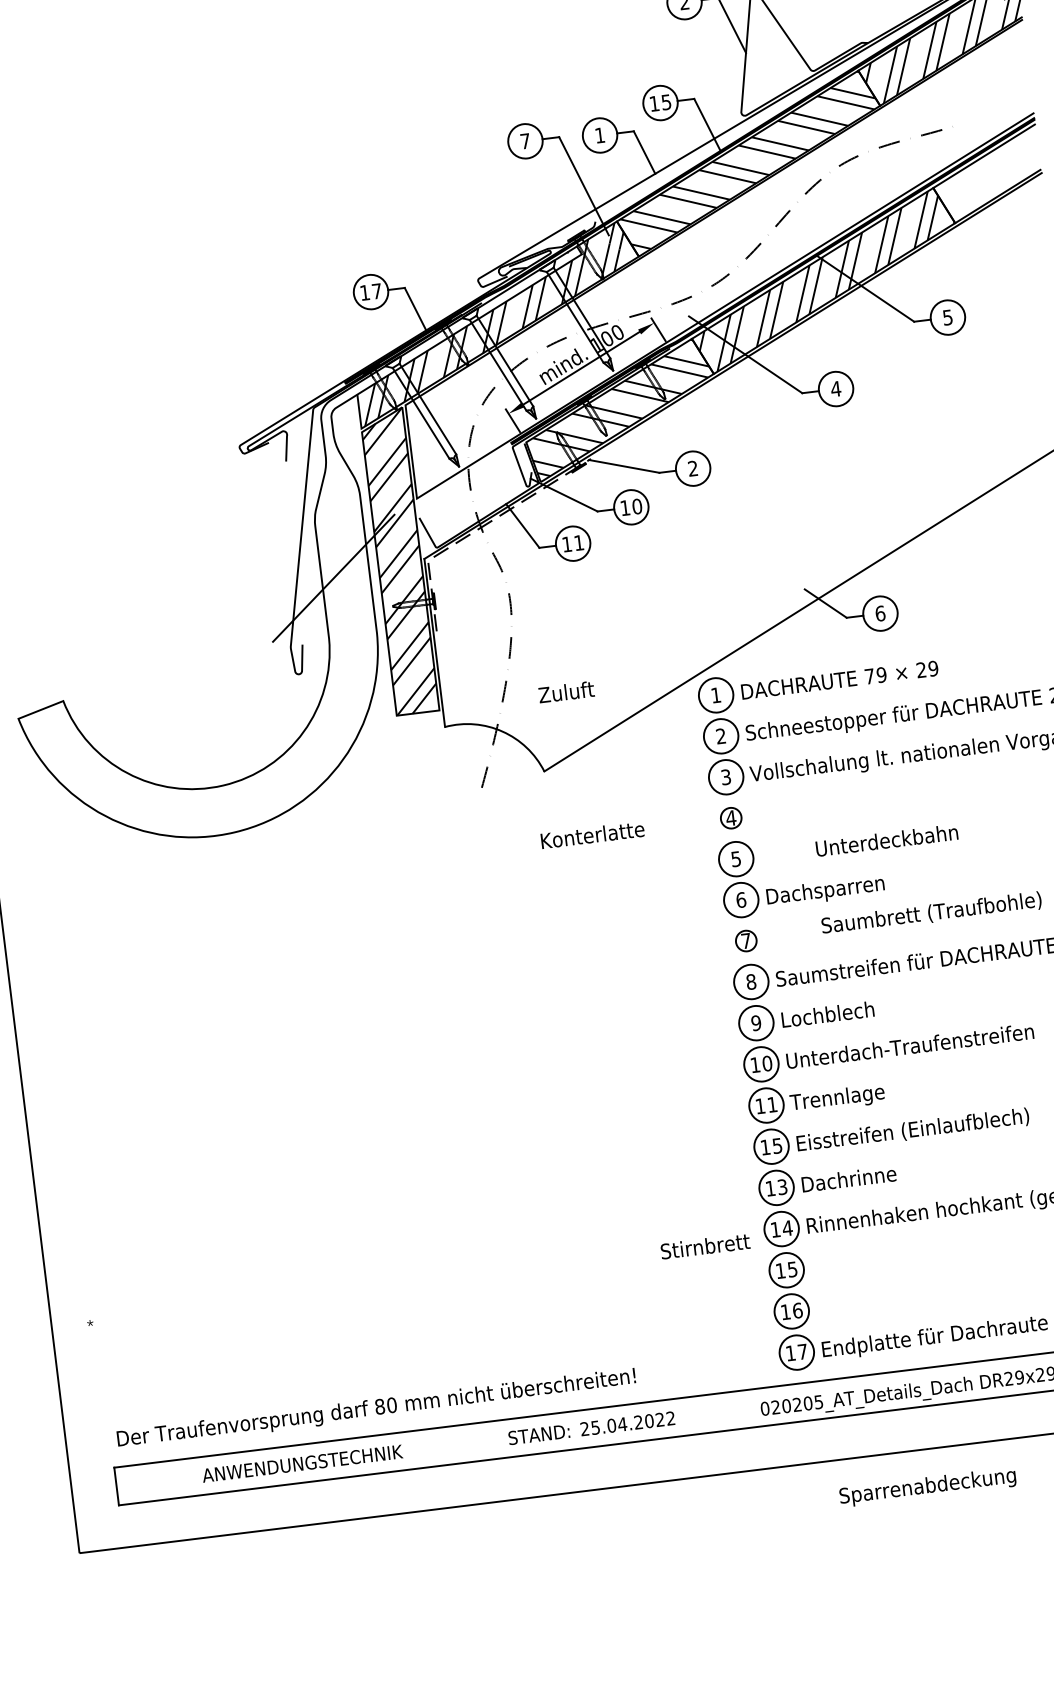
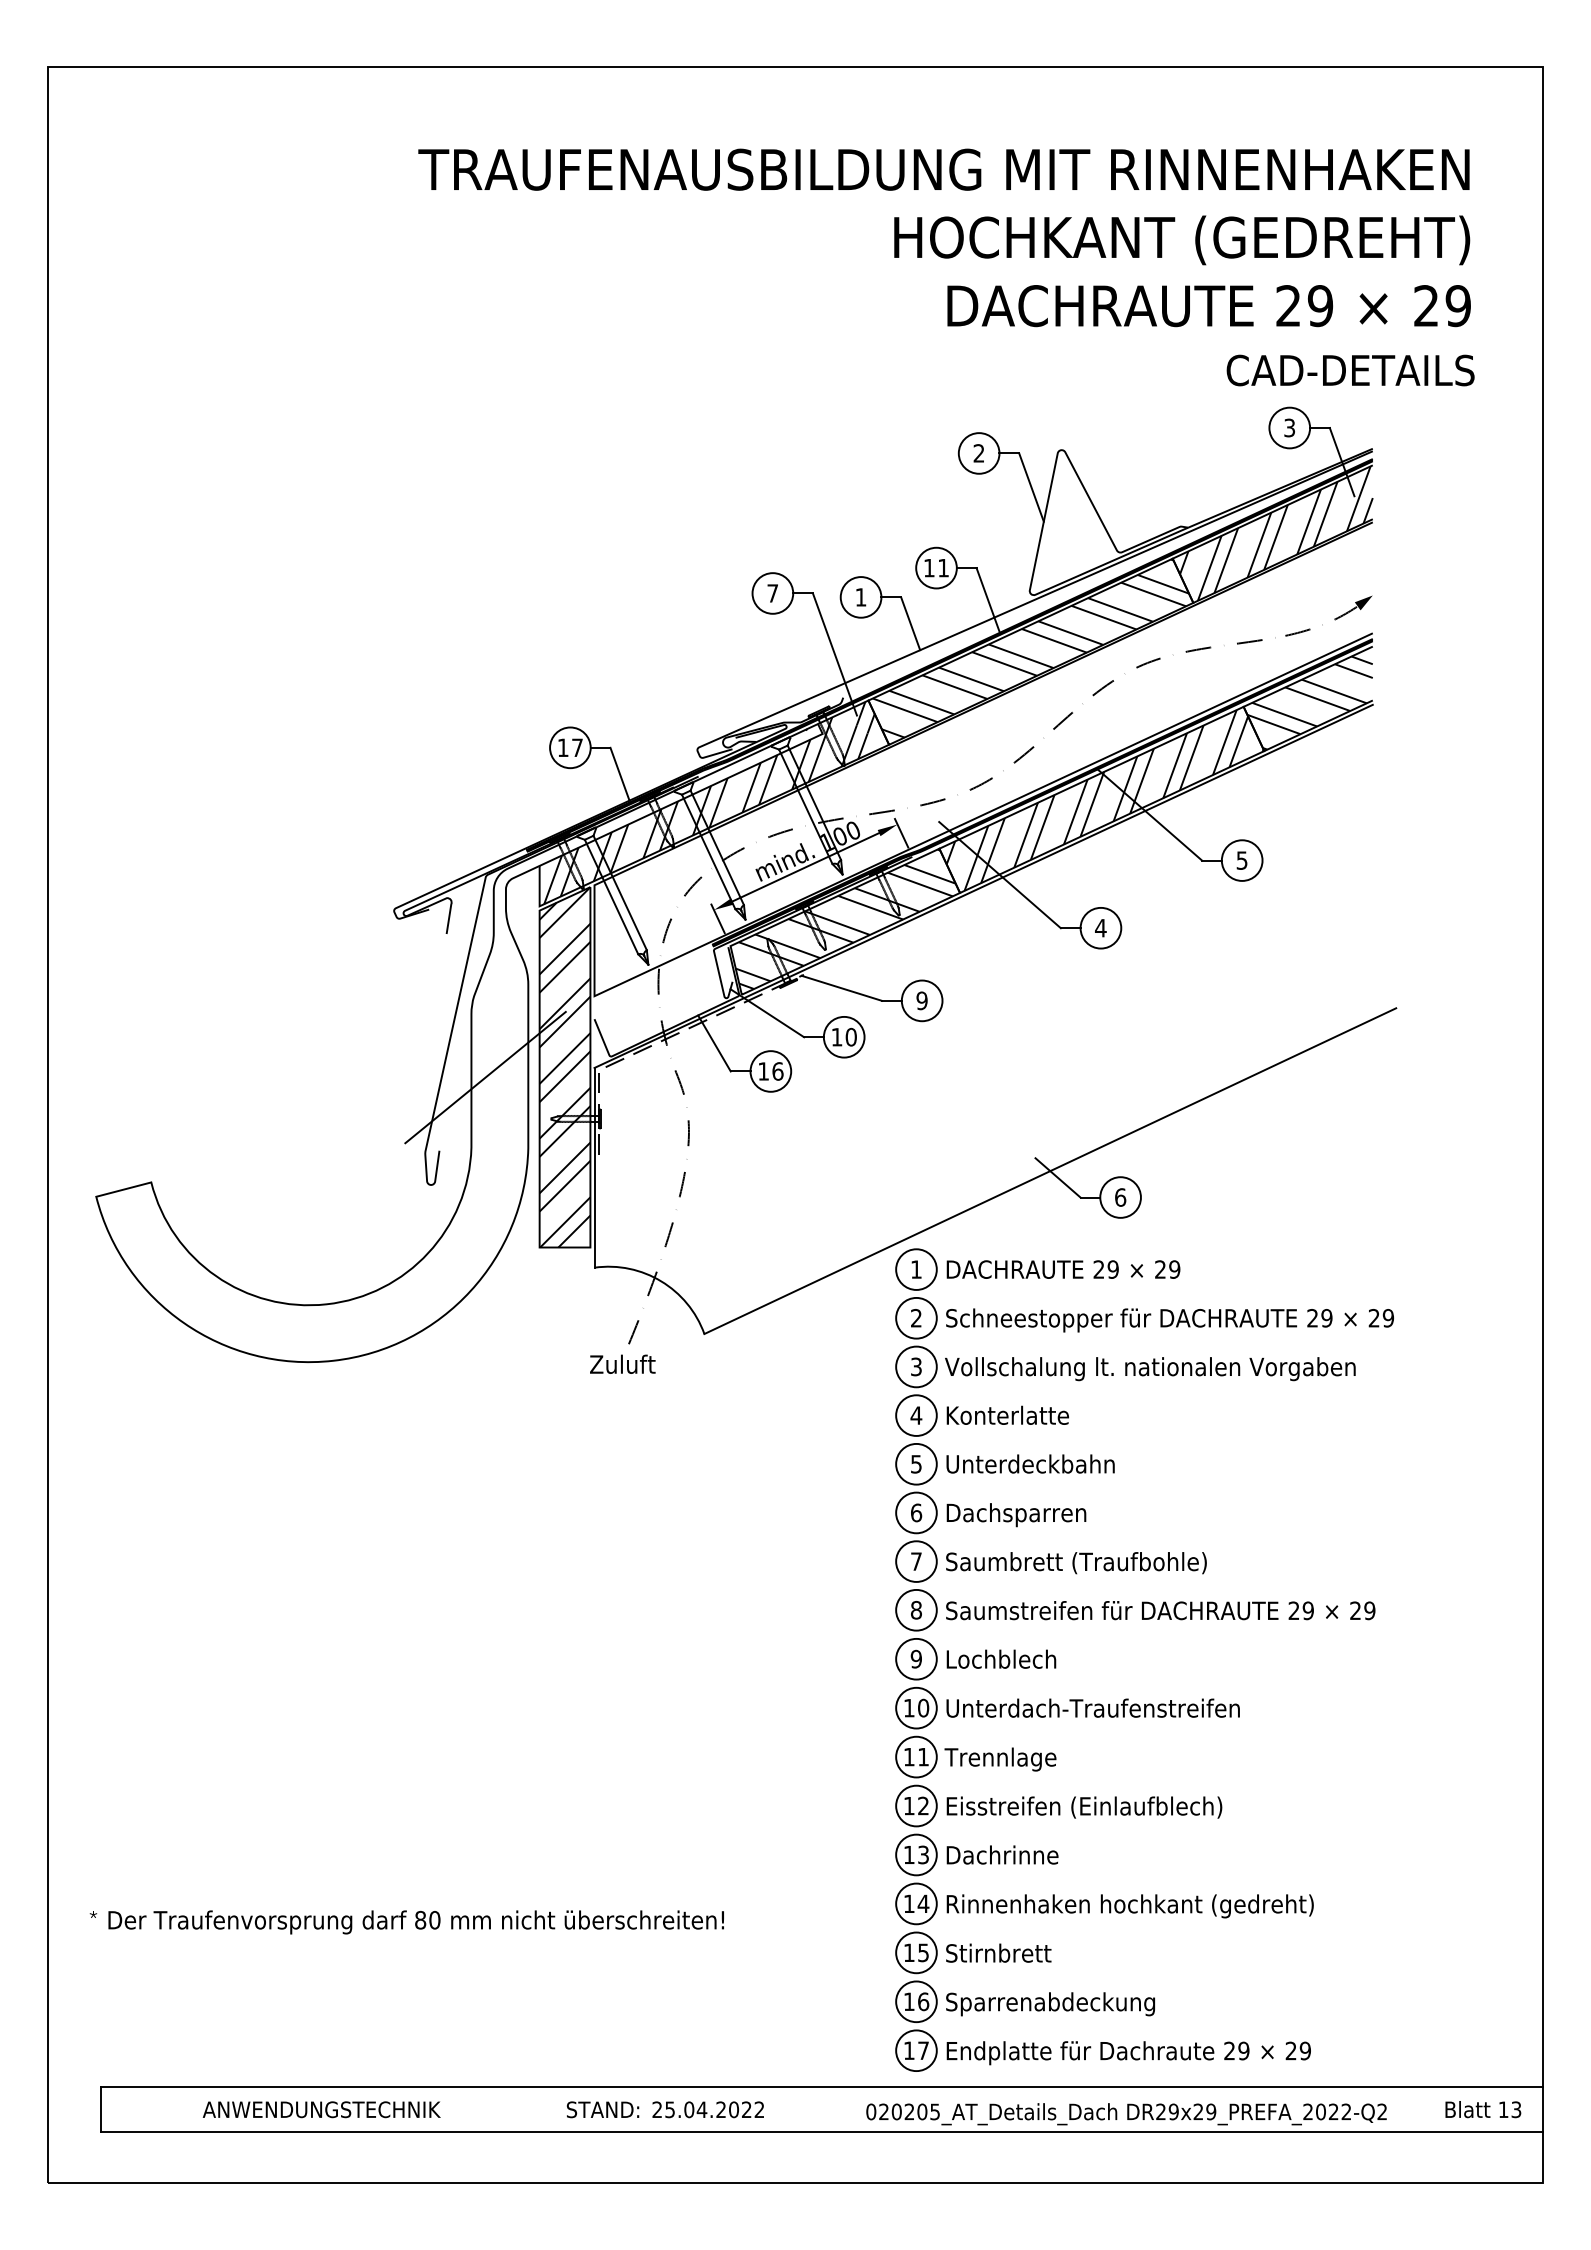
text: (666, 102) -> (943, 568), 15 -> 11
part: (1000, 104) -> (1334, 618), added
hatch: (988, 177) -> (1309, 702), added
text: (692, 468) -> (921, 1000), 2 -> 9
text: (578, 543) -> (777, 1071), 11 -> 16
text: (869, 676) -> (1098, 1269), 79 -> 29
text: (566, 691) -> (622, 1363), moved
circle: (731, 818) -> (916, 1415), size x1.67
text: (592, 834) -> (1007, 1414), moved
text: (886, 840) -> (1030, 1463), moved
text: (931, 913) -> (1076, 1563), moved
circle: (746, 940) -> (916, 1561), size x1.67
text: (777, 1145) -> (923, 1805), 15 -> 12
text: (705, 1245) -> (998, 1952), moved
text: (375, 1409) -> (415, 1922), moved
text: (927, 1487) -> (1050, 2004), moved

